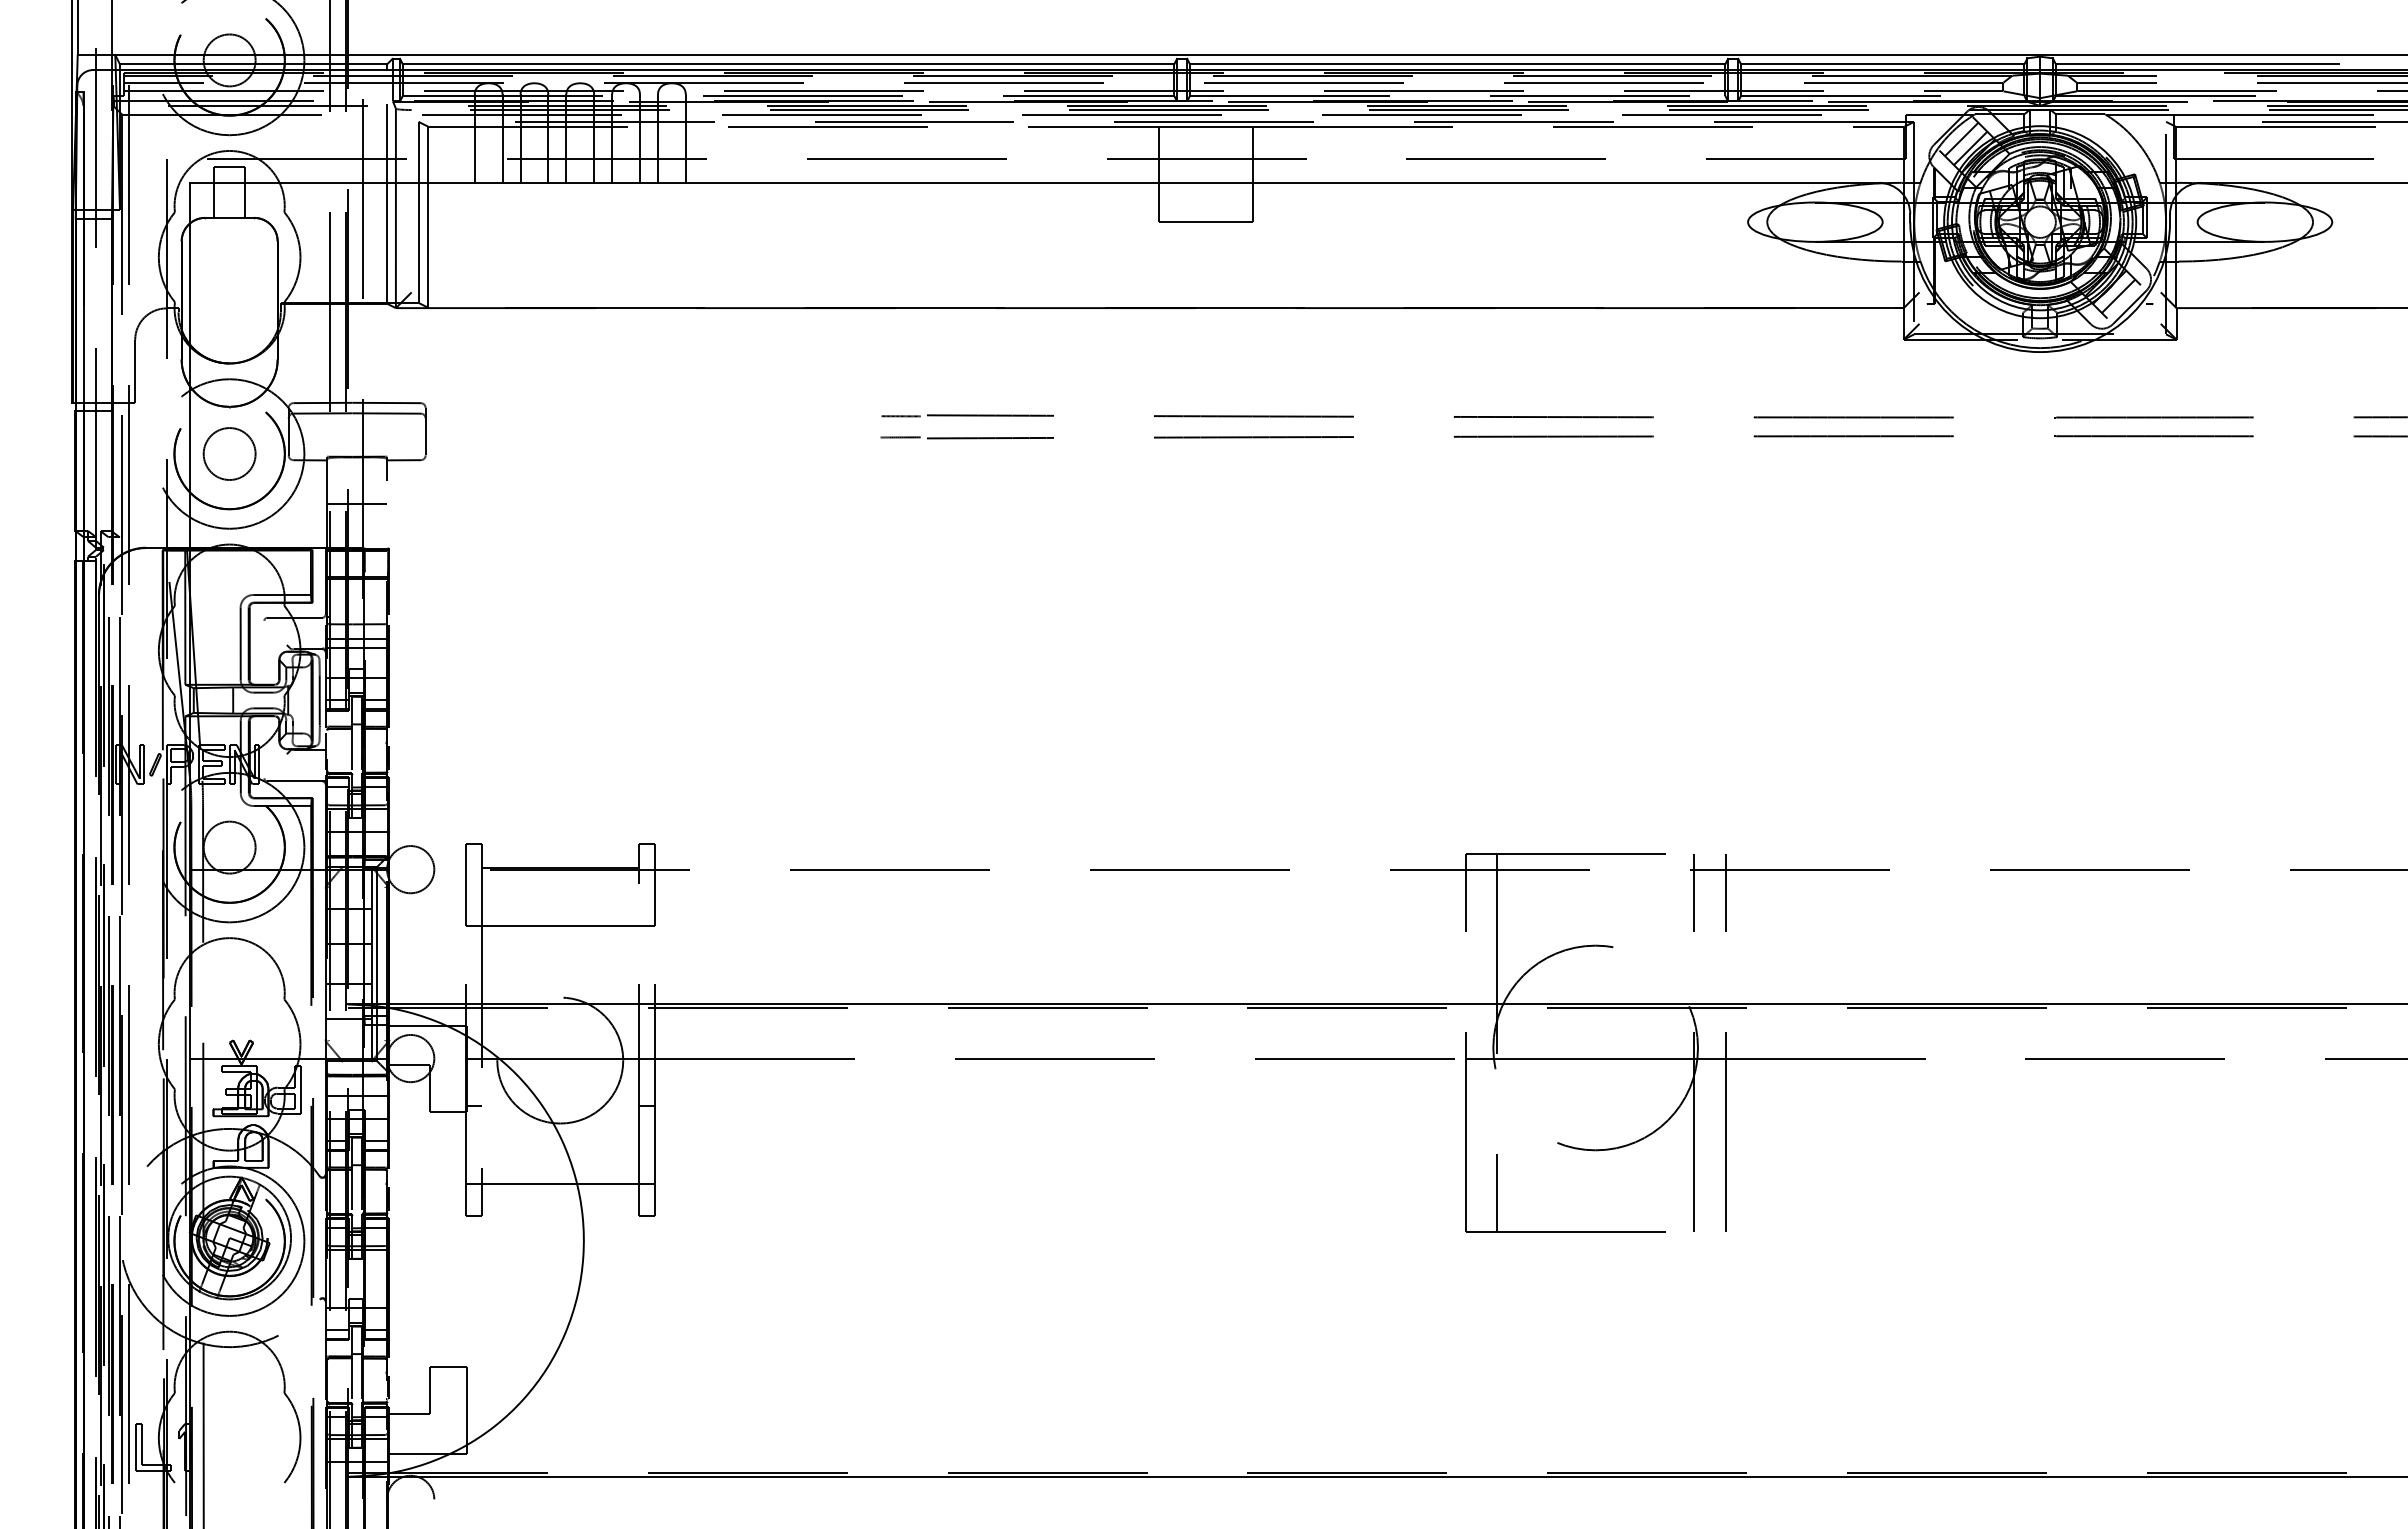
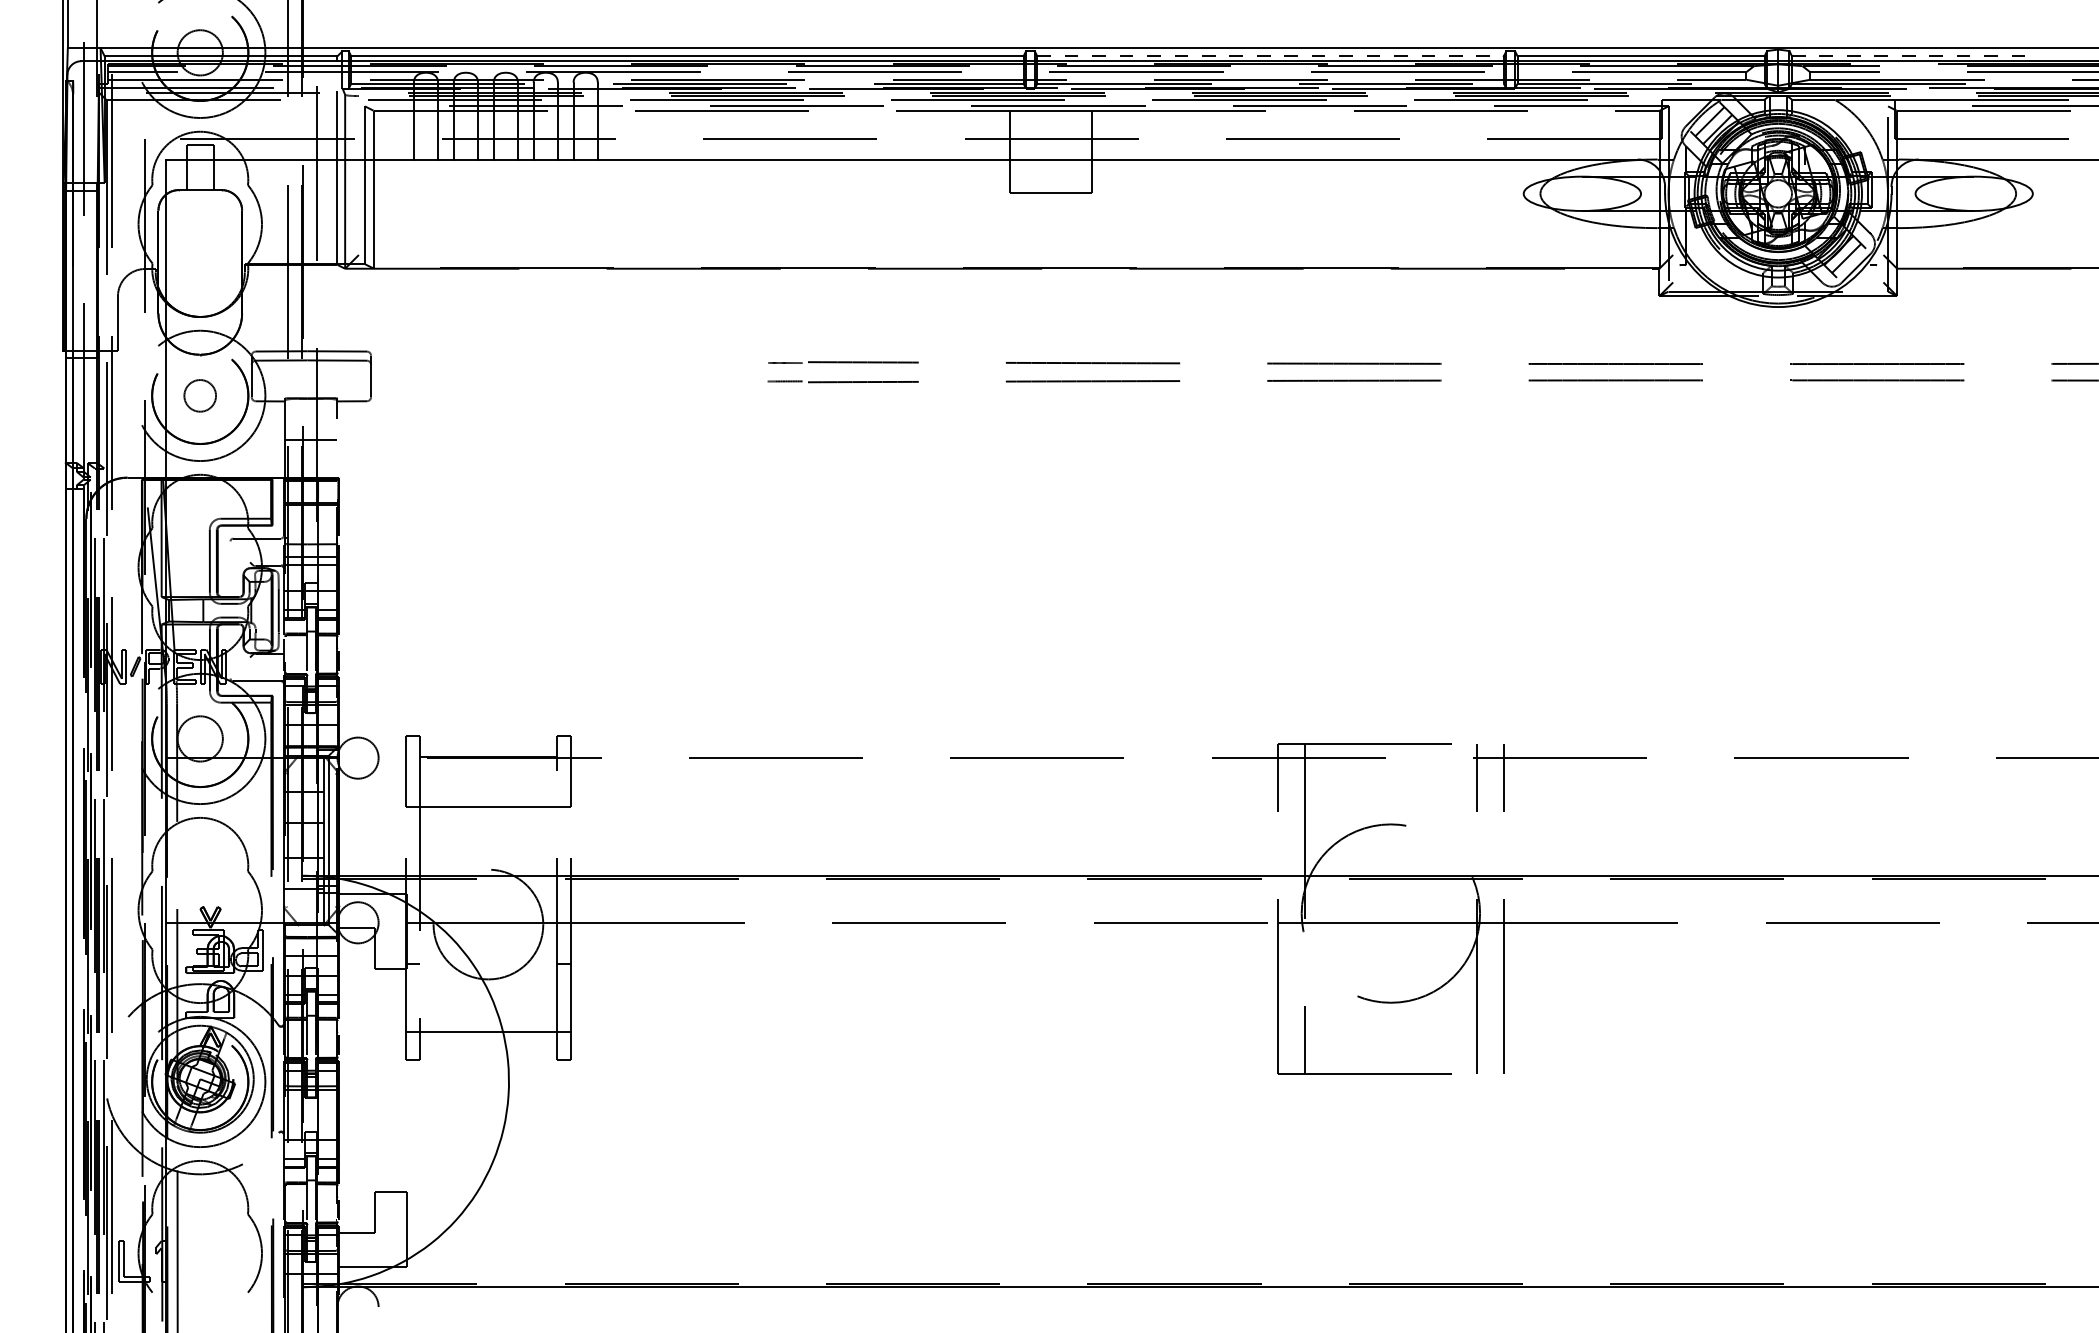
line: (1457, 64) -> (1270, 56), solid -> dashed
line: (2197, 64) -> (1915, 56), solid -> dashed
circle: (229, 453) -> (200, 395), size x0.7

